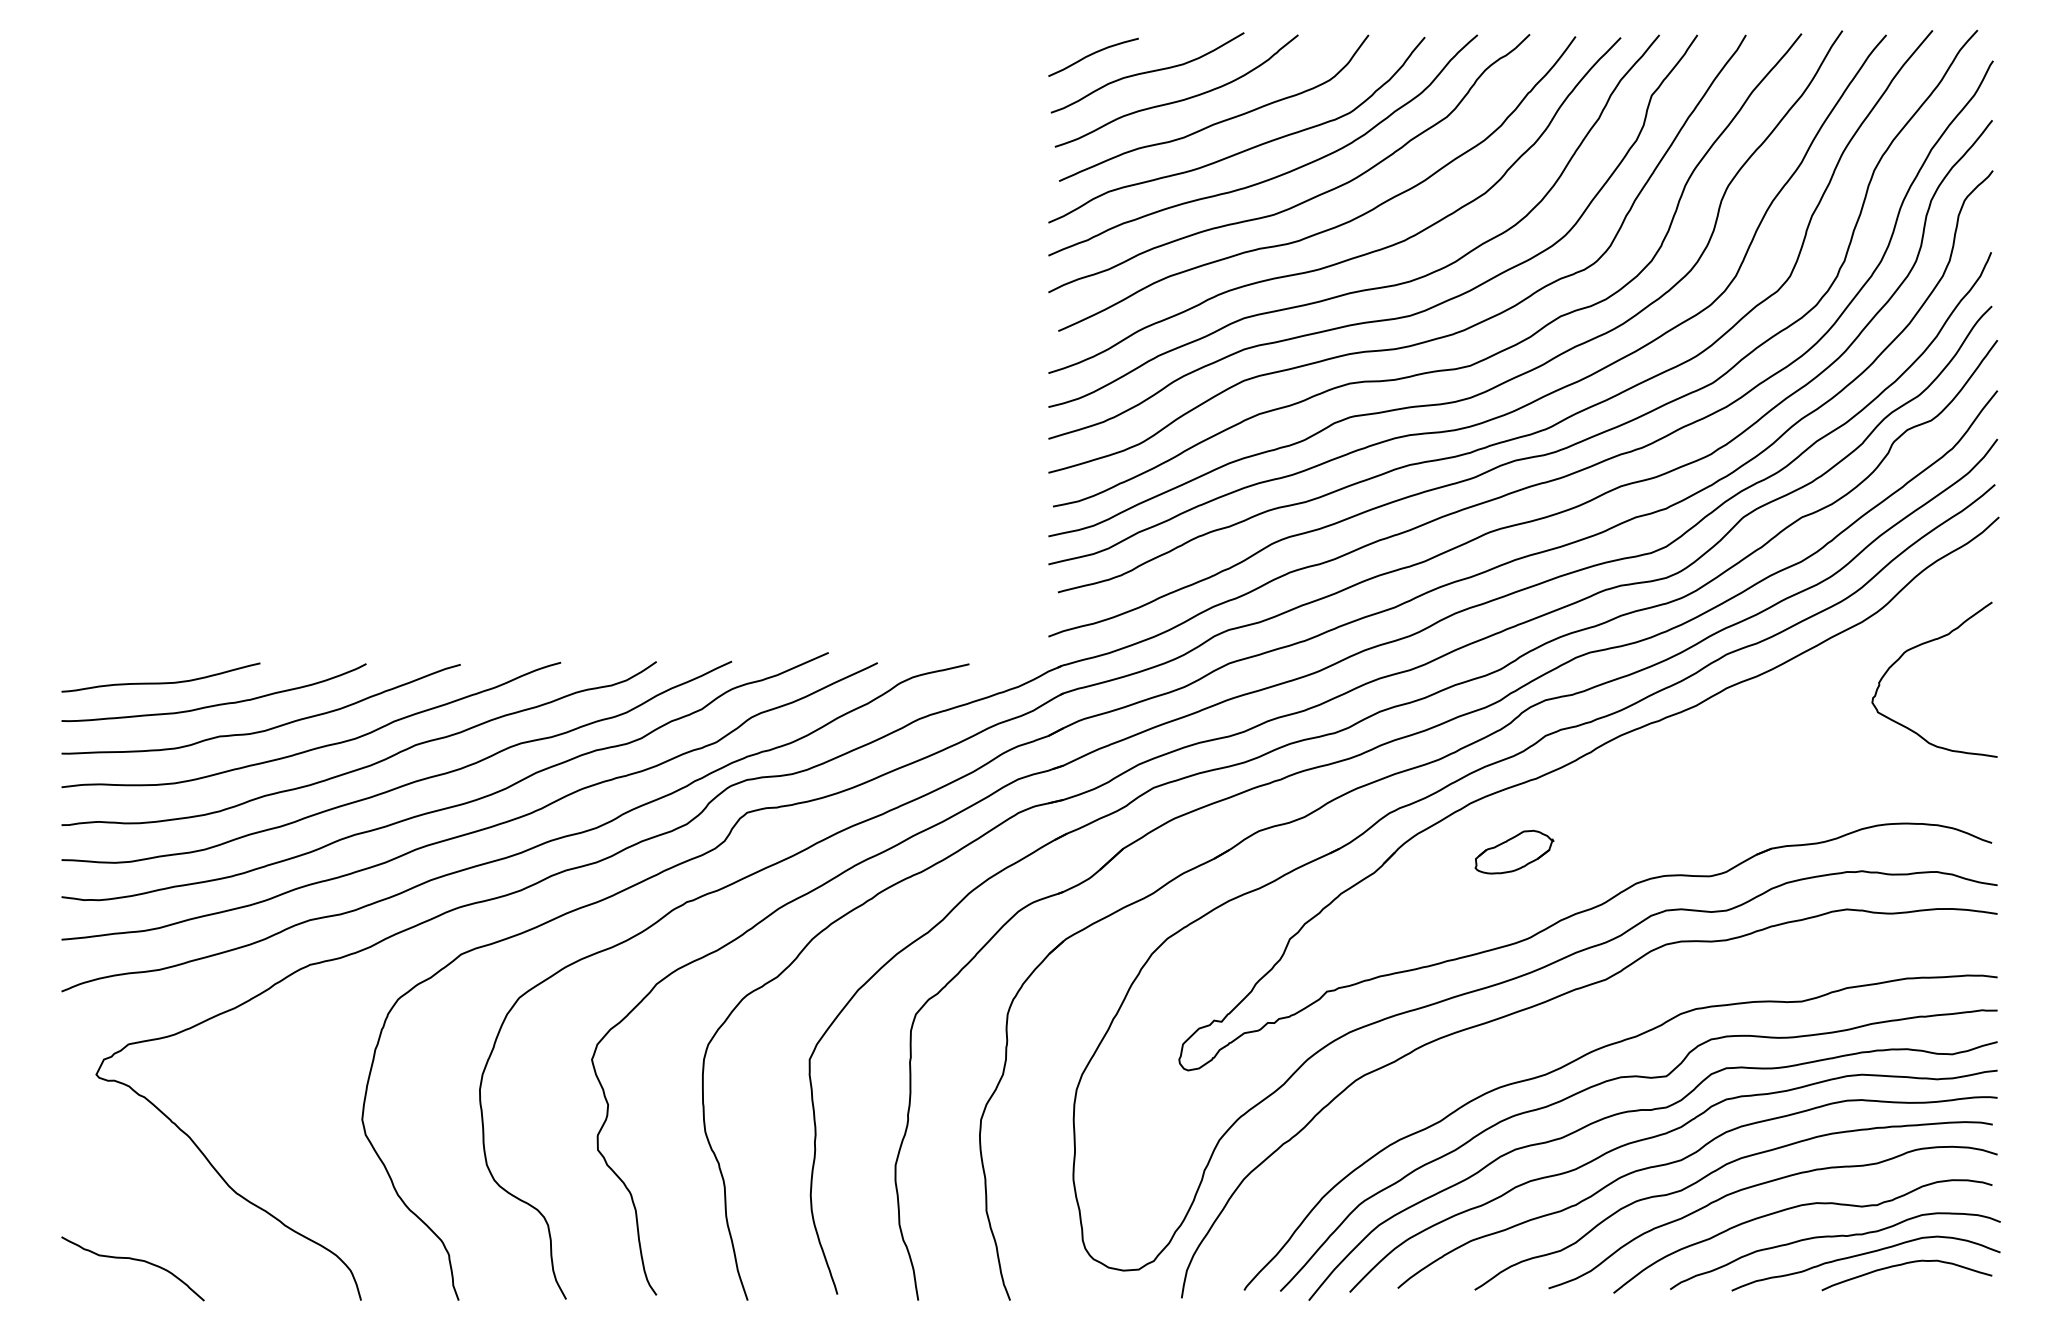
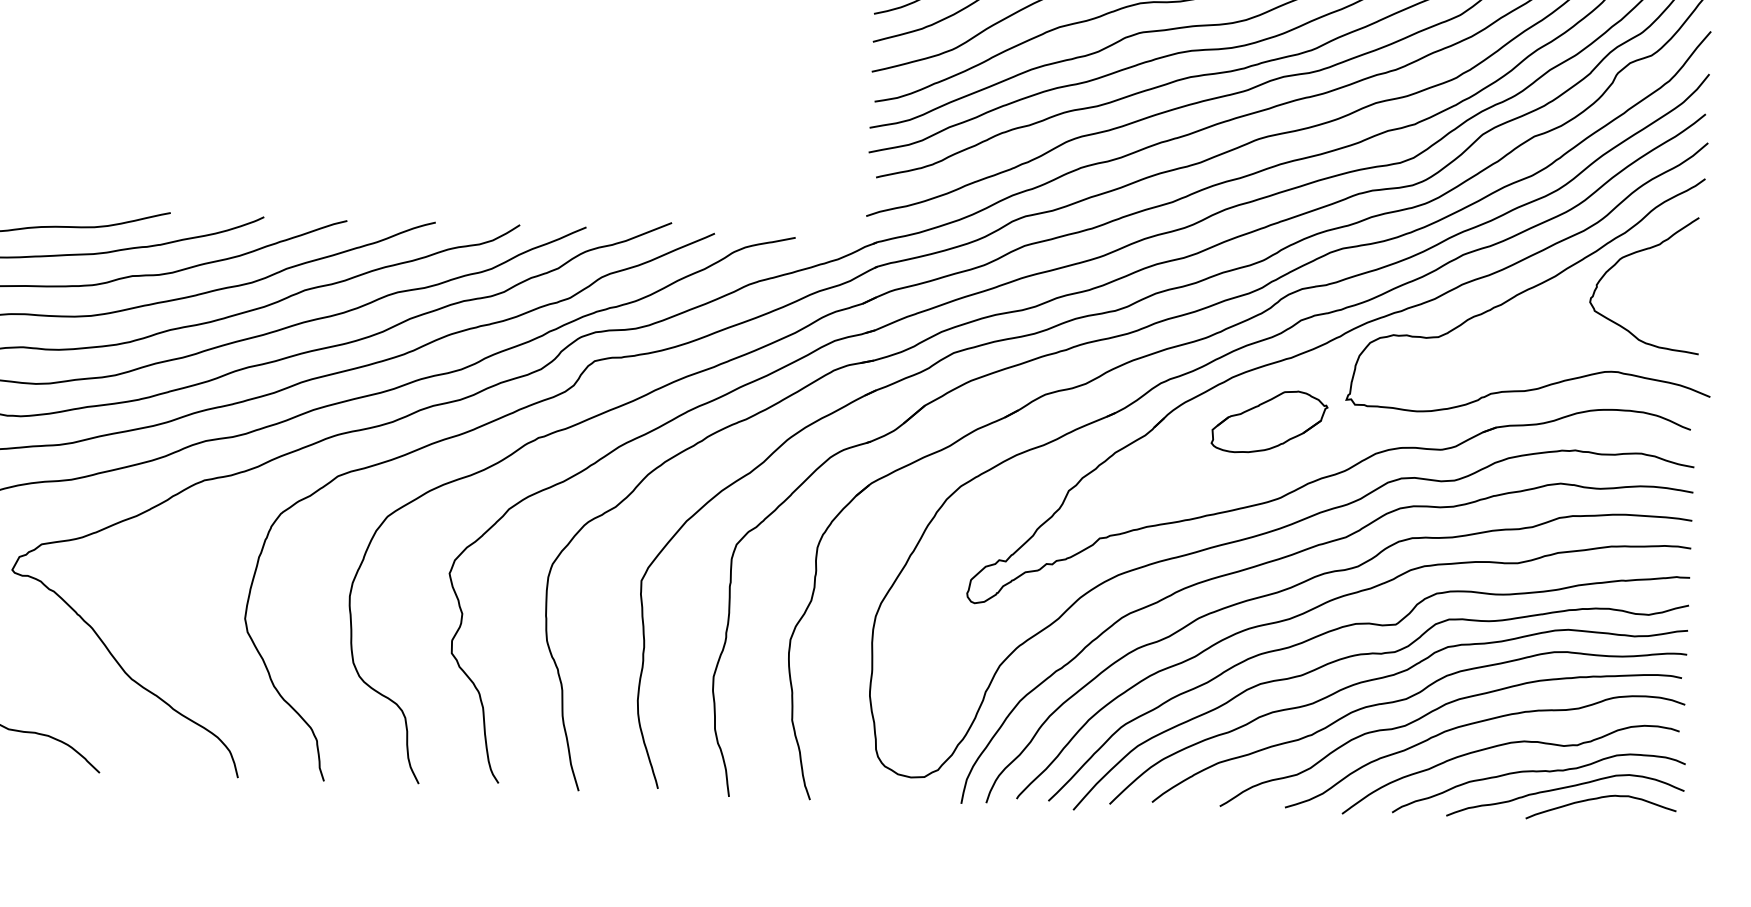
curve: (1805, 690) -> (1531, 289), added
part: (1514, 851) -> (1269, 421), size x1.67
curve: (1561, 1032) -> (1305, 582), added

